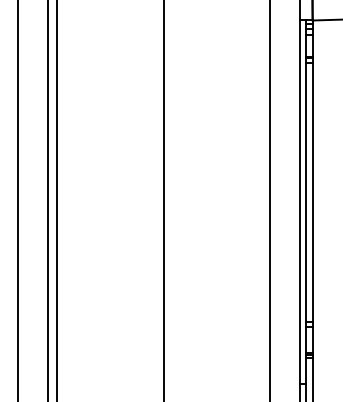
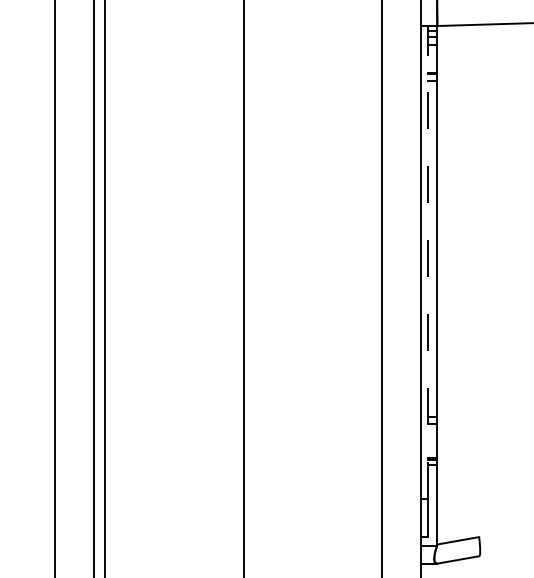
line: (305, 202) -> (428, 262), solid -> dashed

